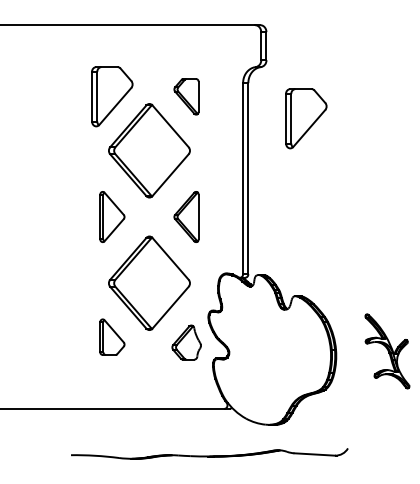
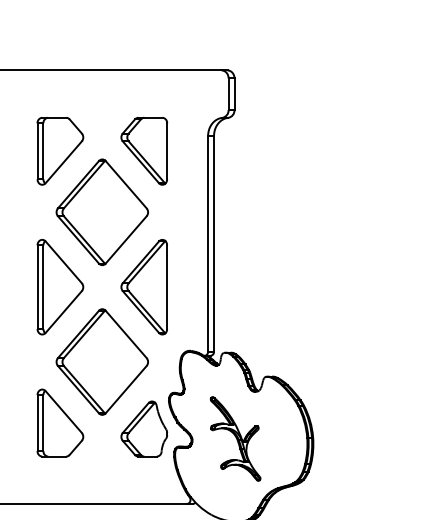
part: (186, 96) -> (144, 151), size x1.67
part: (306, 118) -> (279, 175), removed
part: (112, 216) -> (60, 286), size x1.67
part: (186, 216) -> (144, 286), size x1.67
part: (112, 336) -> (60, 422), size x1.67
part: (186, 342) -> (144, 428), size x1.43
part: (387, 351) -> (235, 439), moved

